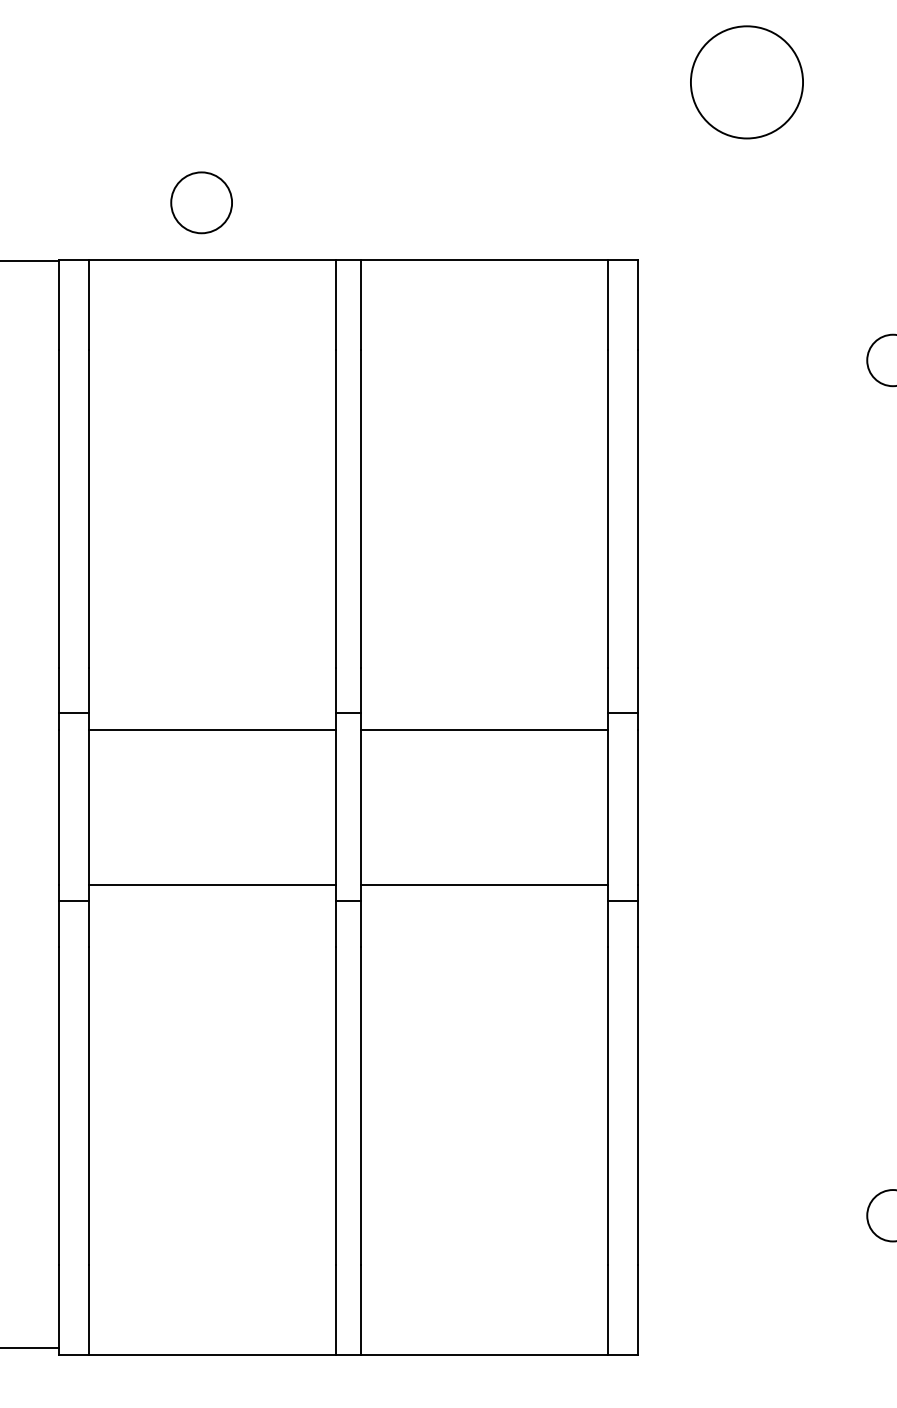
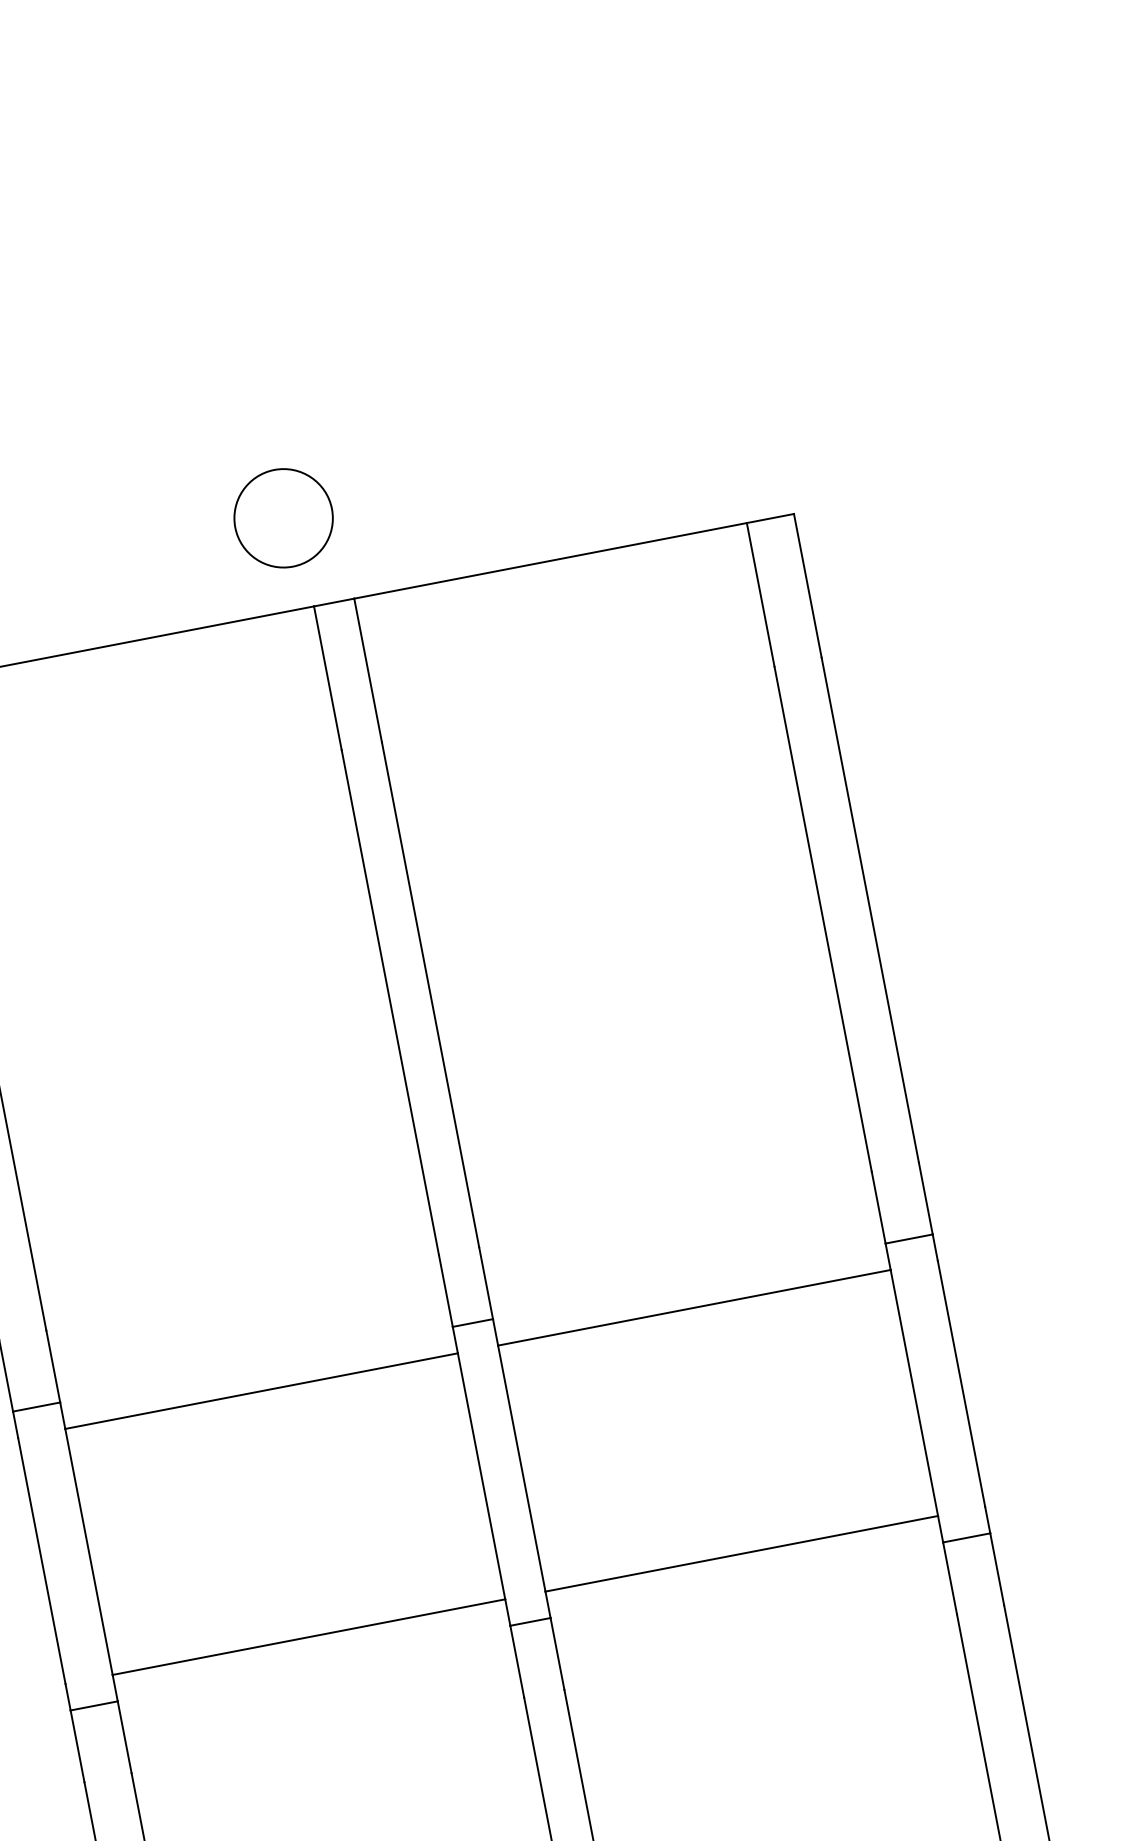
circle: (746, 82) -> (912, 198), removed
circle: (201, 202) -> (283, 517), moved

